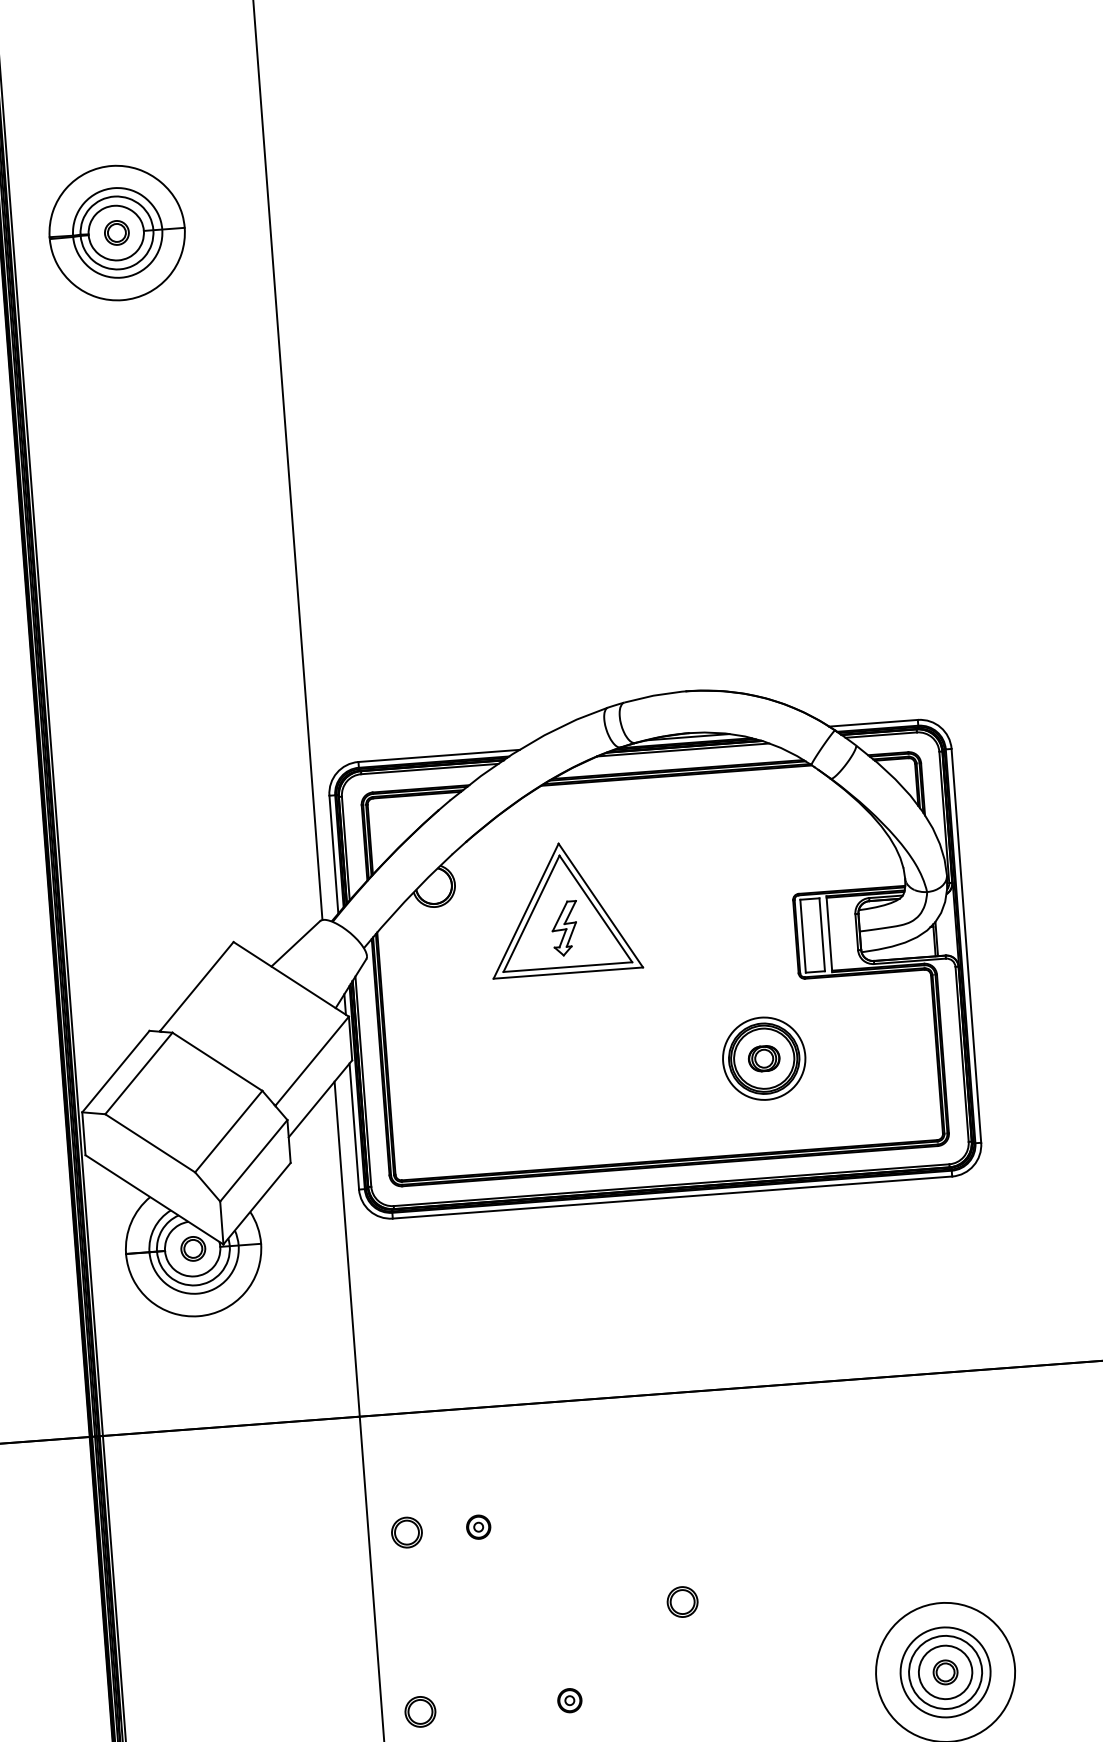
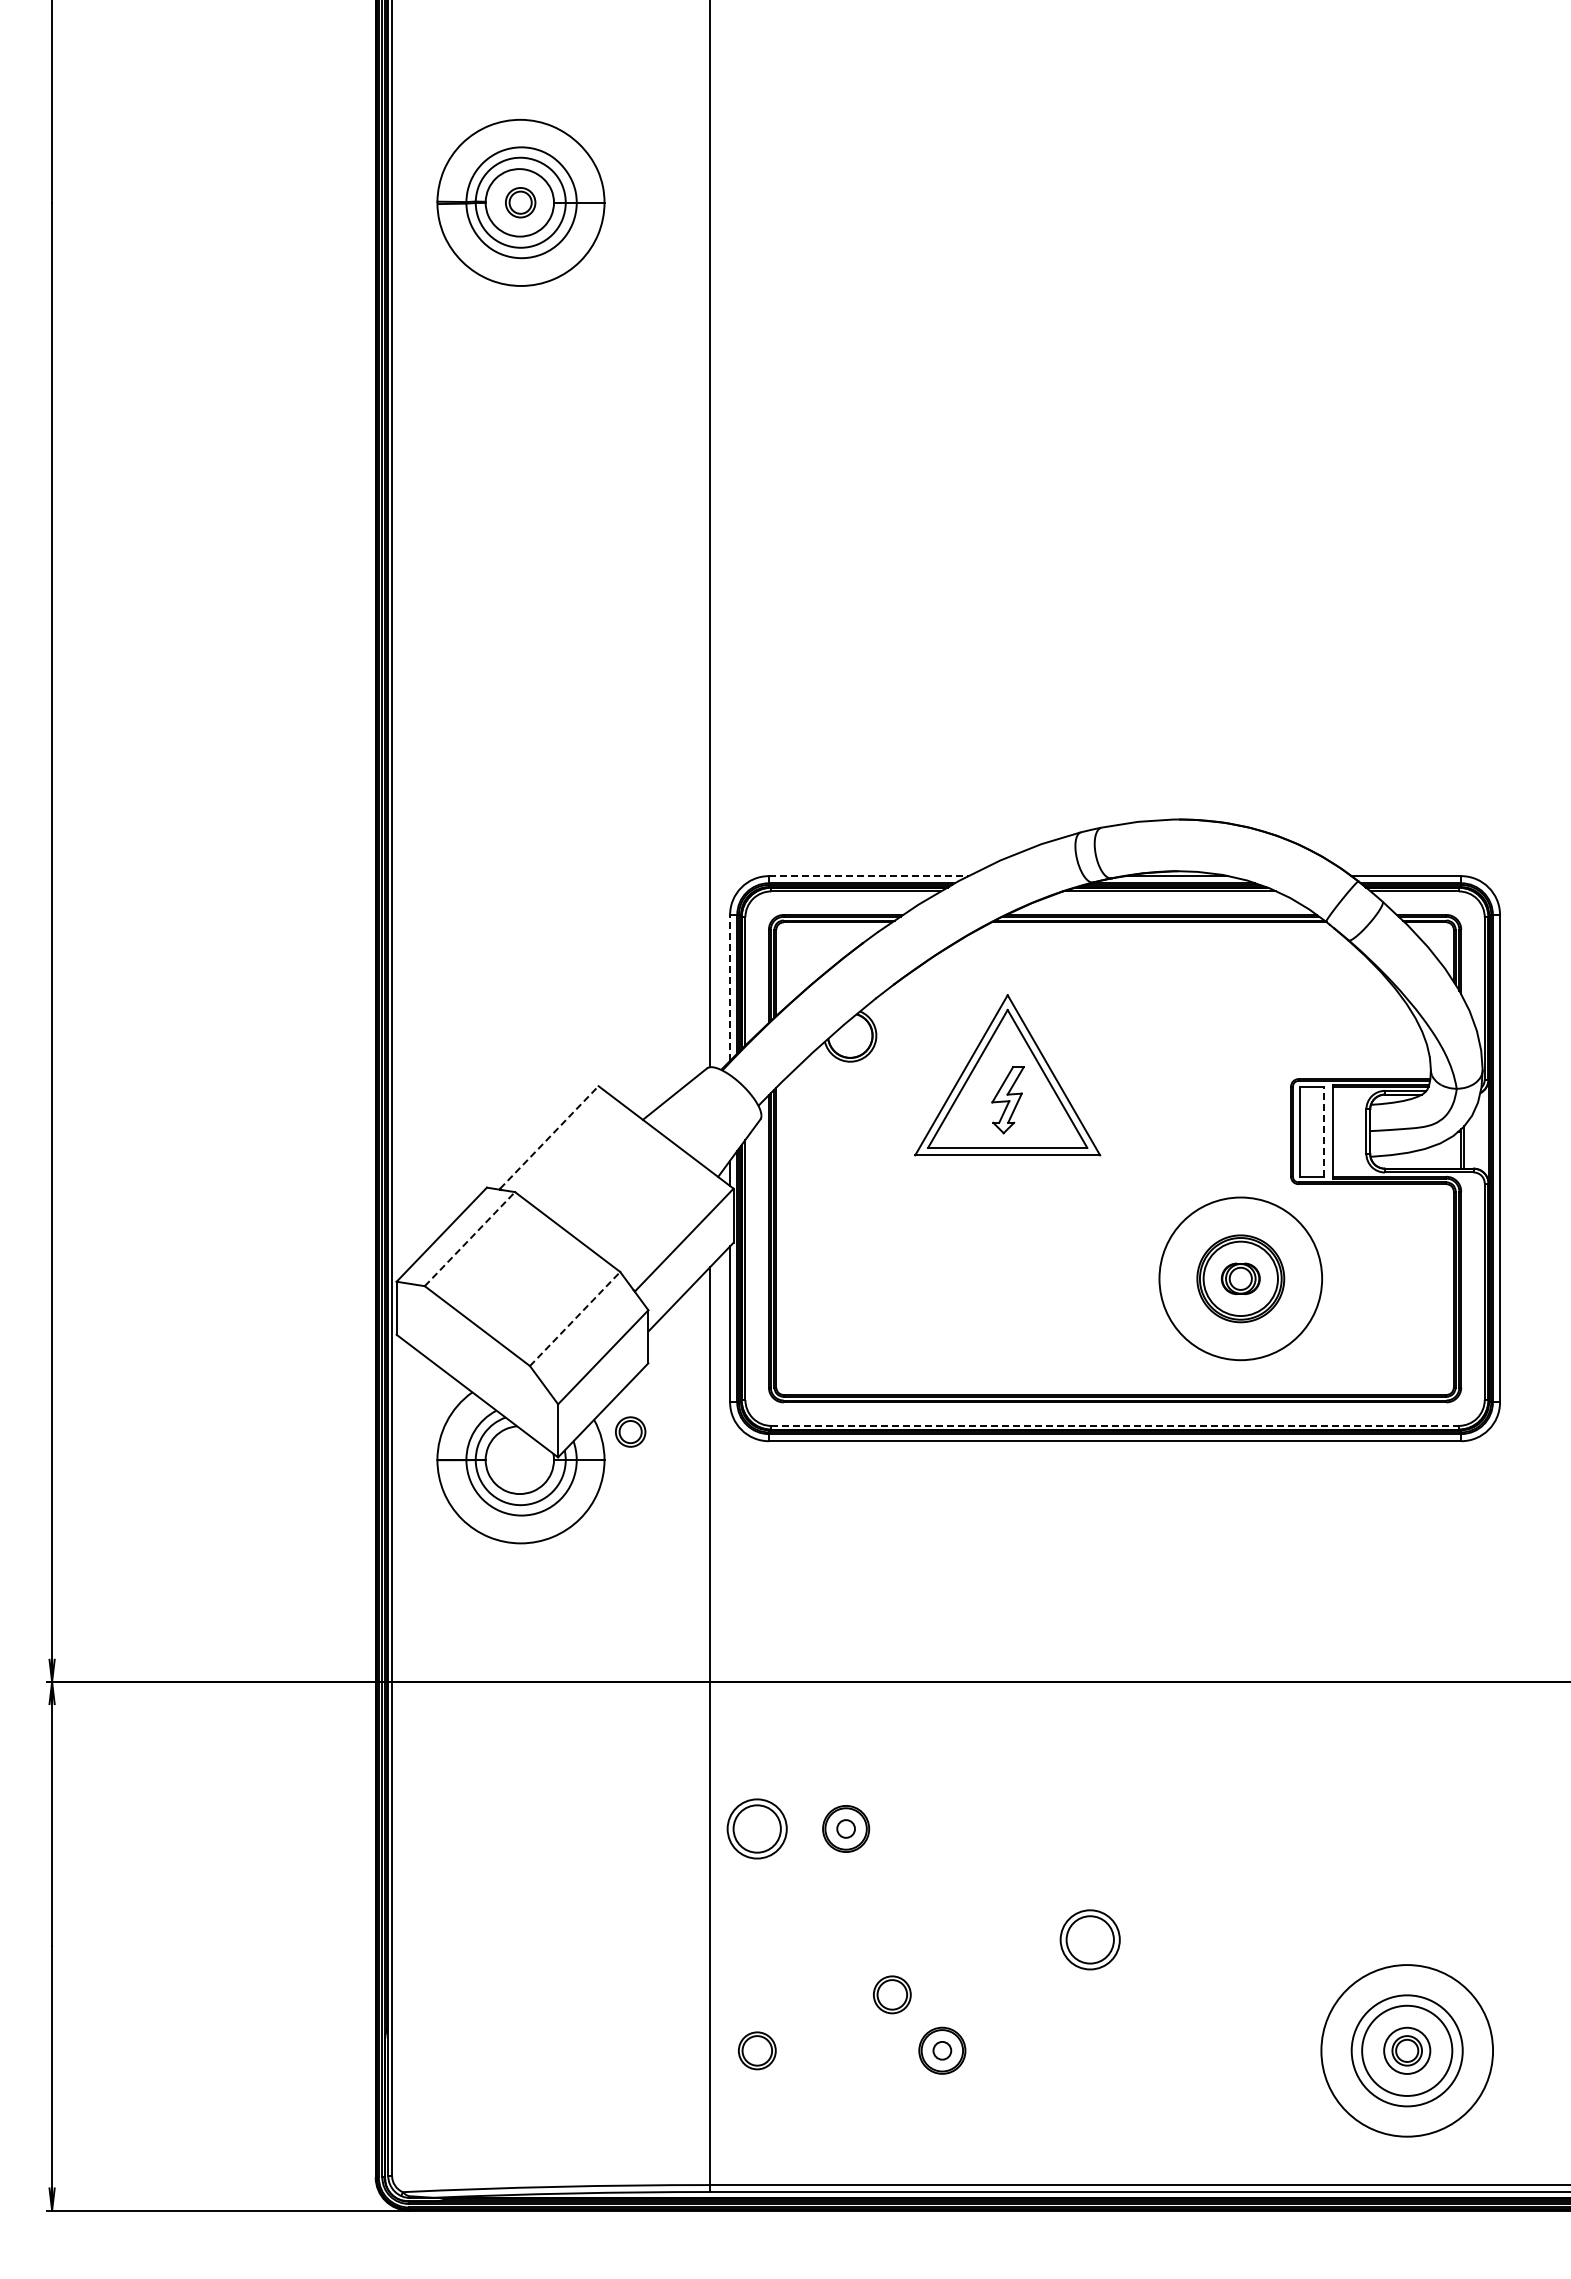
line: (438, 756) -> (868, 876), solid -> dashed
line: (334, 854) -> (730, 987), solid -> dashed
line: (822, 934) -> (1323, 1131), solid -> dashed
line: (197, 986) -> (549, 1137), solid -> dashed
circle: (763, 1058) -> (1240, 1278), size x1.6
line: (139, 1072) -> (470, 1238), solid -> dashed
line: (229, 1131) -> (575, 1318), solid -> dashed
line: (671, 1184) -> (1115, 1425), solid -> dashed
part: (193, 1248) -> (630, 1431), moved
part: (478, 1526) -> (845, 1828), size x1.6
part: (407, 1532) -> (757, 1828), size x1.6
part: (682, 1601) -> (1089, 1939), size x1.6
part: (526, 1658) -> (892, 1994), added
circle: (945, 1672) -> (1407, 2050), size x0.7
part: (569, 1700) -> (941, 2050), size x1.6

